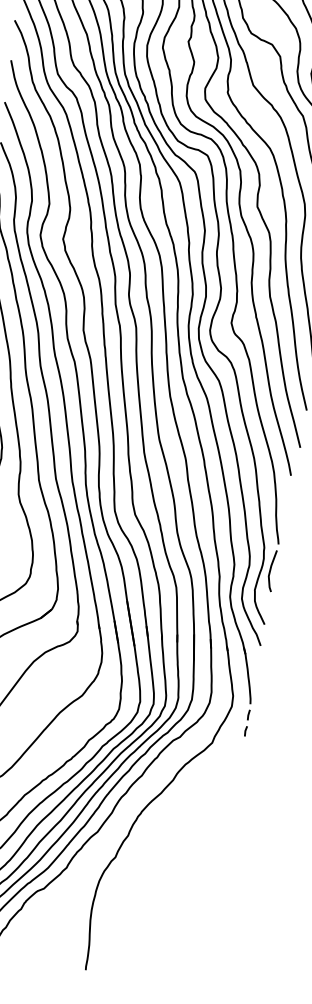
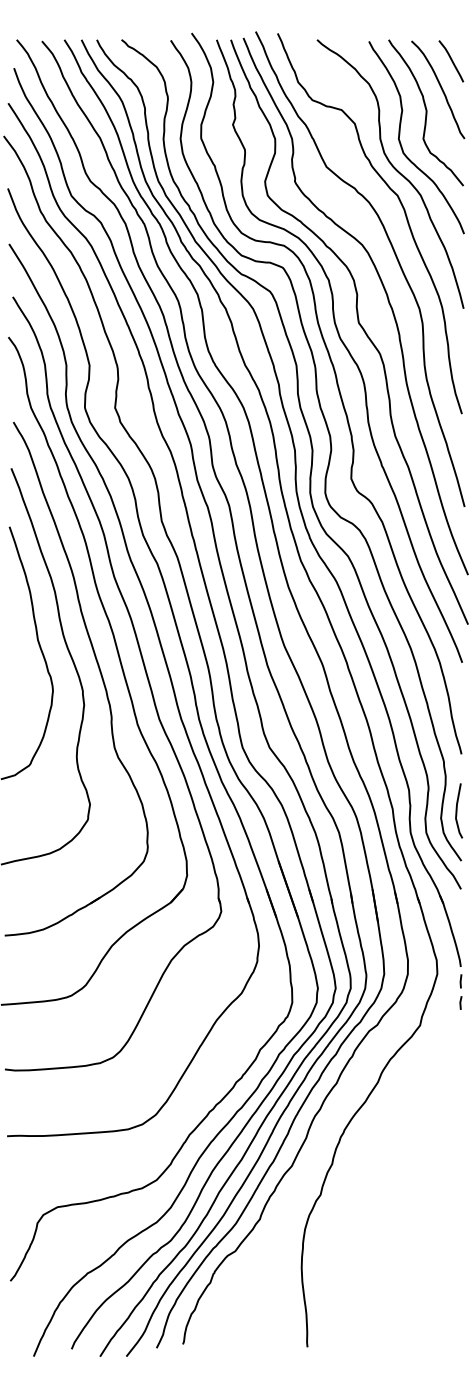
line: (270, 570) -> (457, 810), moved

